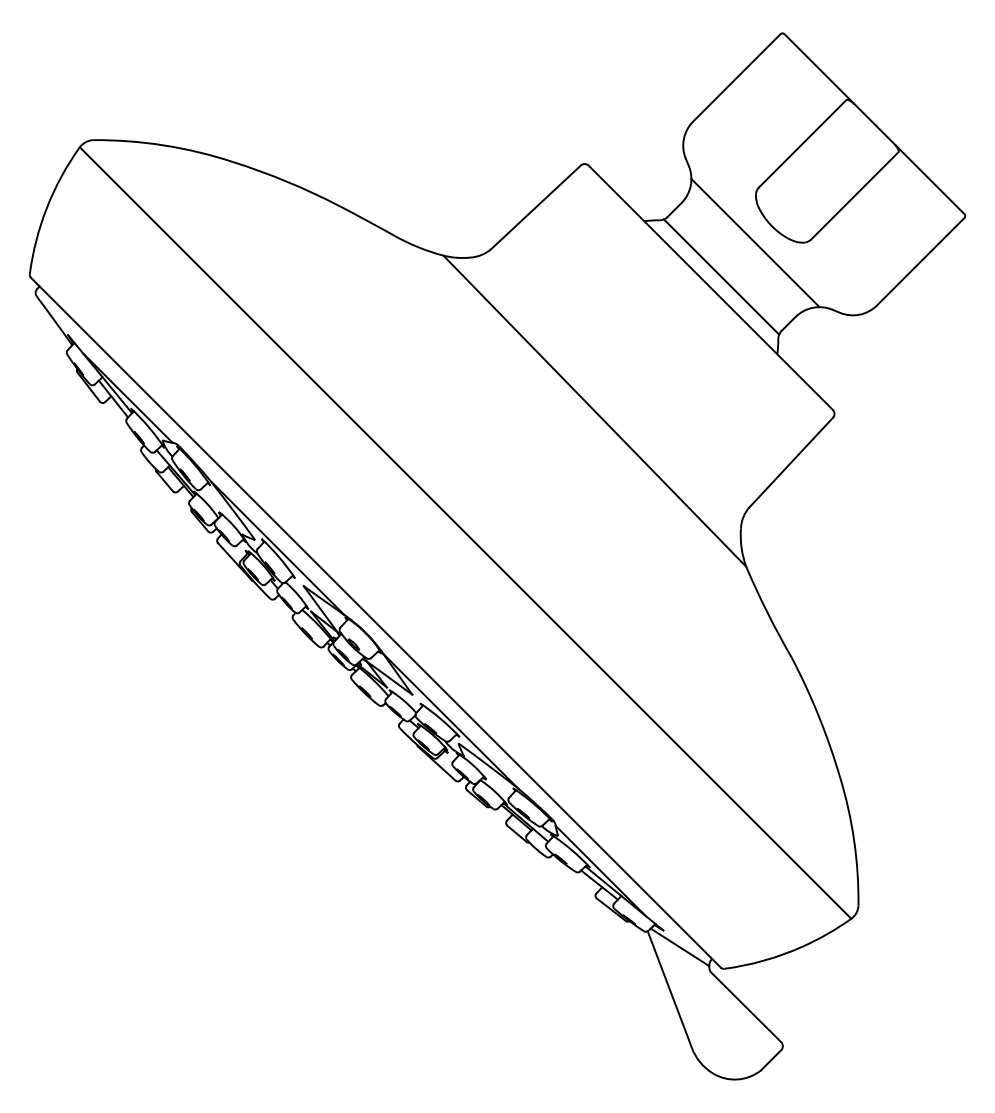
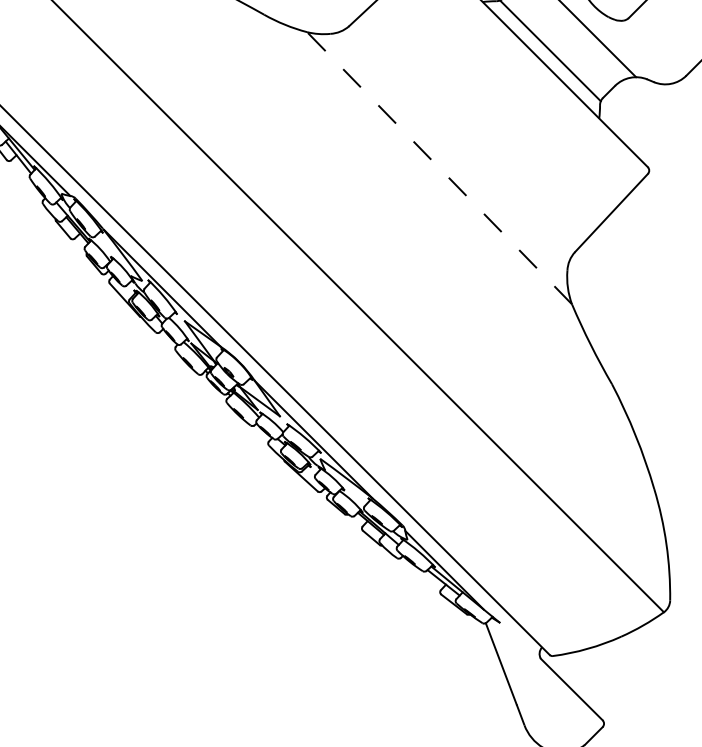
line: (594, 410) -> (439, 167), solid -> dashed
line: (679, 947) -> (513, 637), removed

